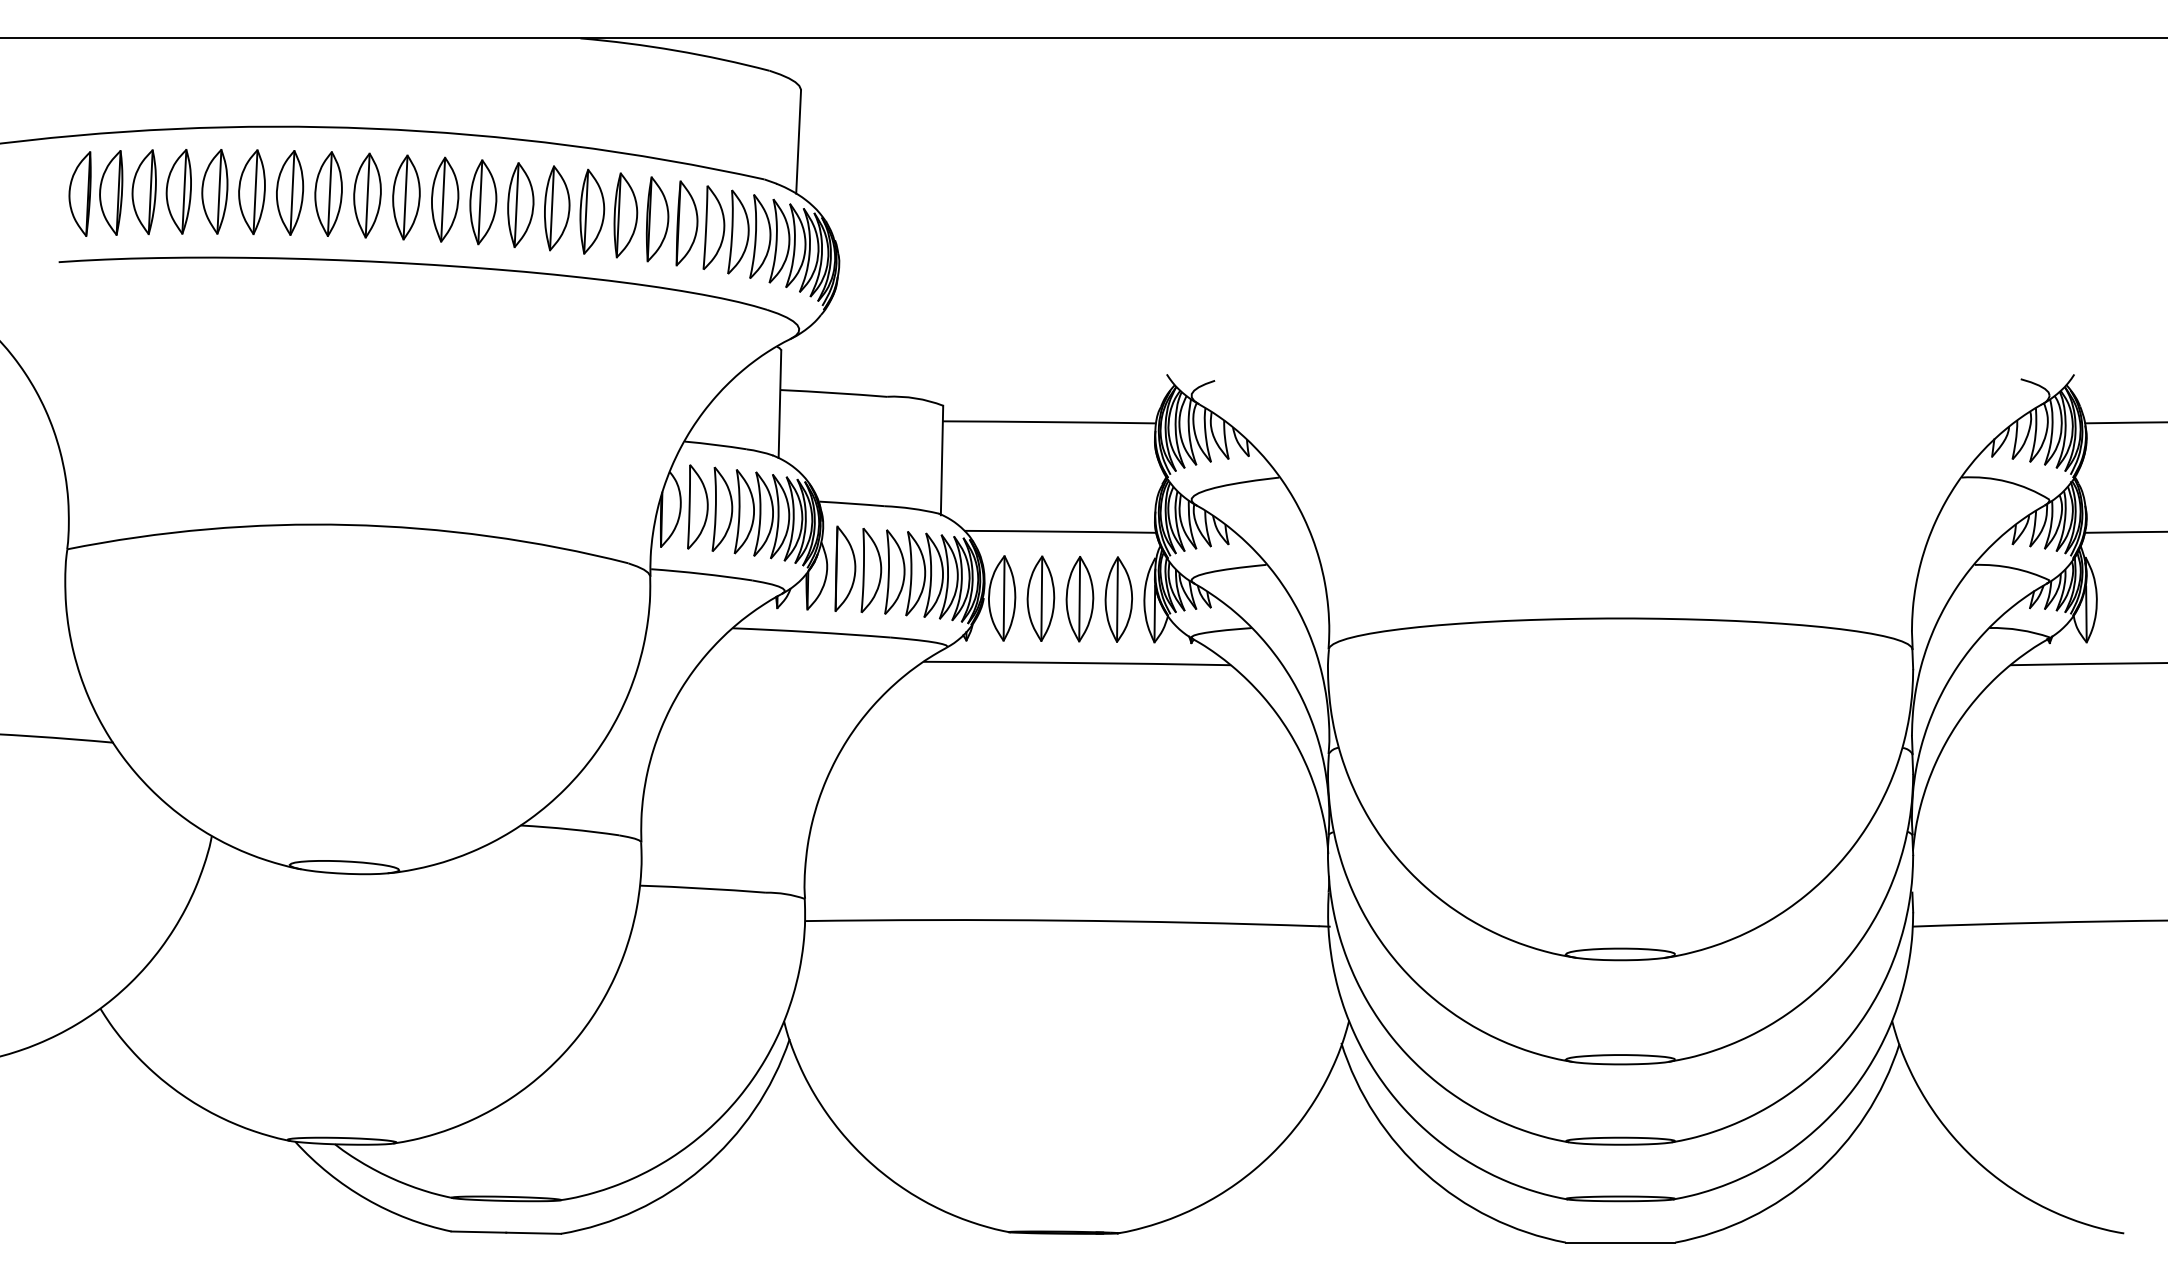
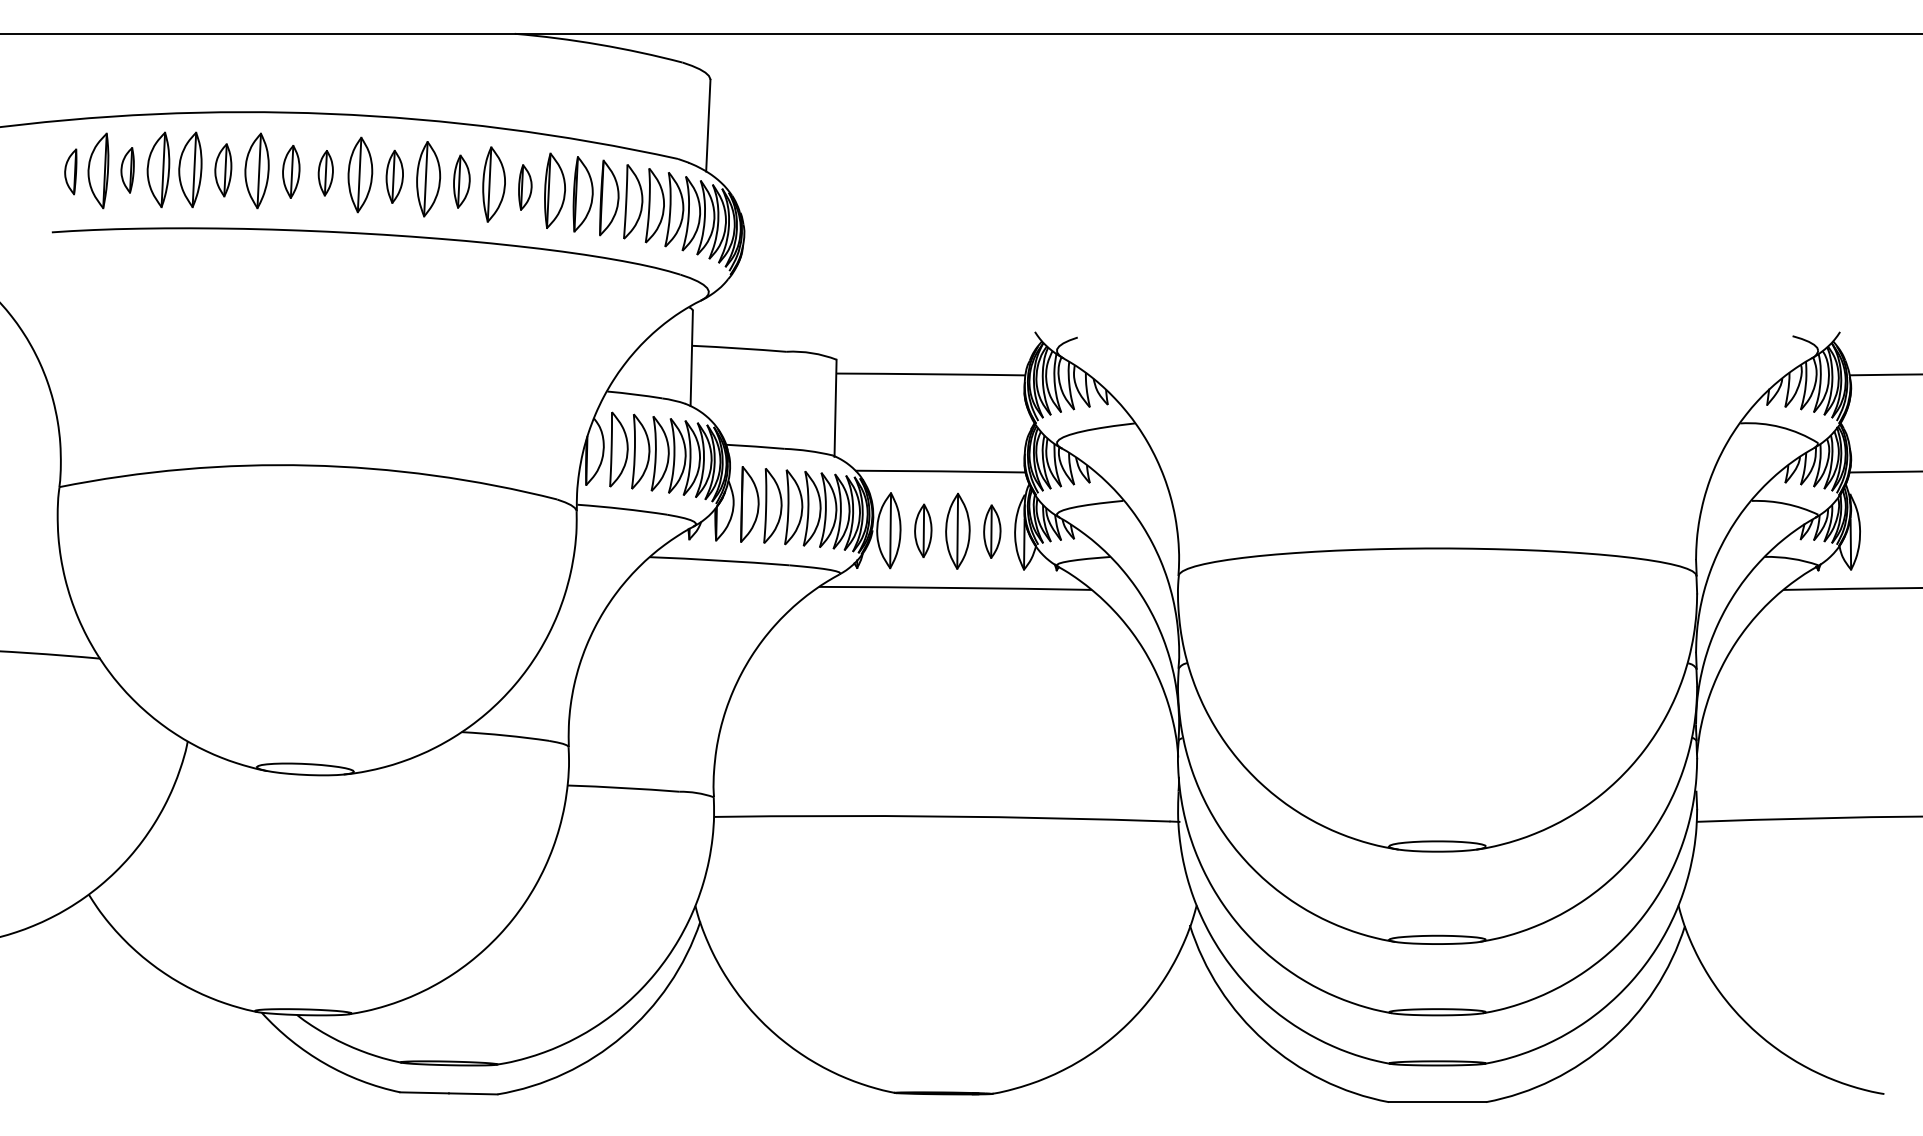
part: (143, 192) -> (127, 170), size x0.6
part: (251, 192) -> (222, 170), size x0.7
part: (79, 193) -> (70, 171), size x0.6
part: (328, 193) -> (291, 171), size x0.7
part: (367, 195) -> (325, 173), size x0.6
part: (445, 199) -> (395, 176), size x0.7
part: (520, 204) -> (461, 181), size x0.7
part: (592, 211) -> (525, 187), size x0.6
part: (1040, 598) -> (922, 530), size x0.7
part: (1118, 599) -> (992, 531), size x0.7

